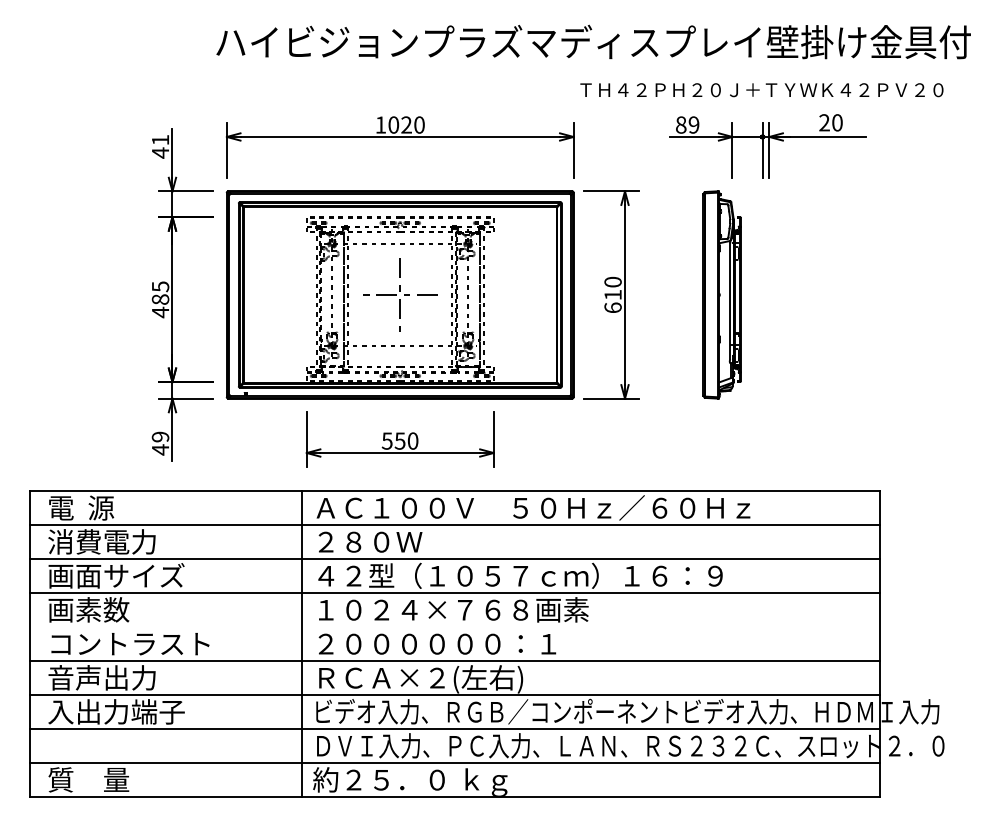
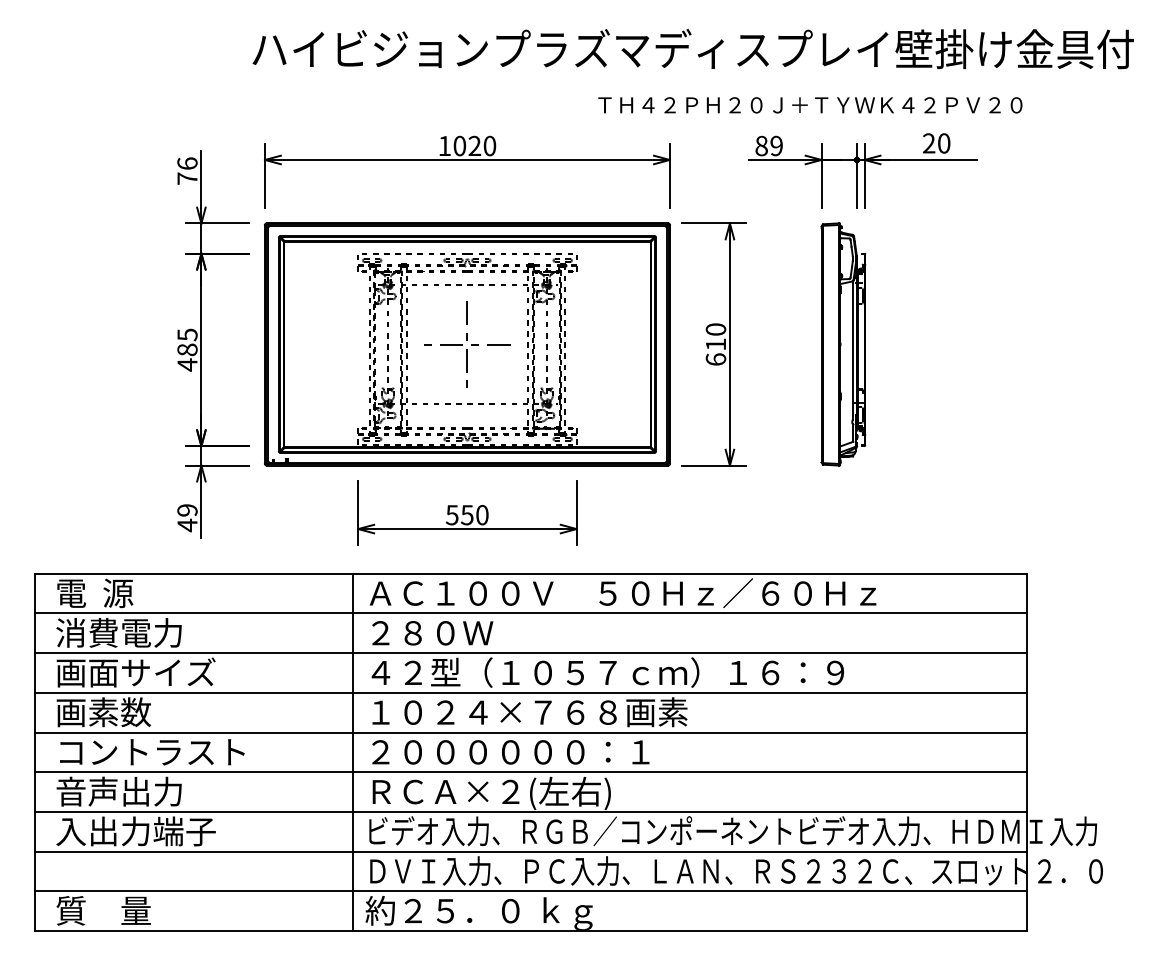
text: (761, 90) -> (809, 105), moved
text: (160, 146) -> (187, 171), 41 -> 76
part: (767, 146) -> (862, 171), moved
line: (454, 627) -> (530, 732), added

